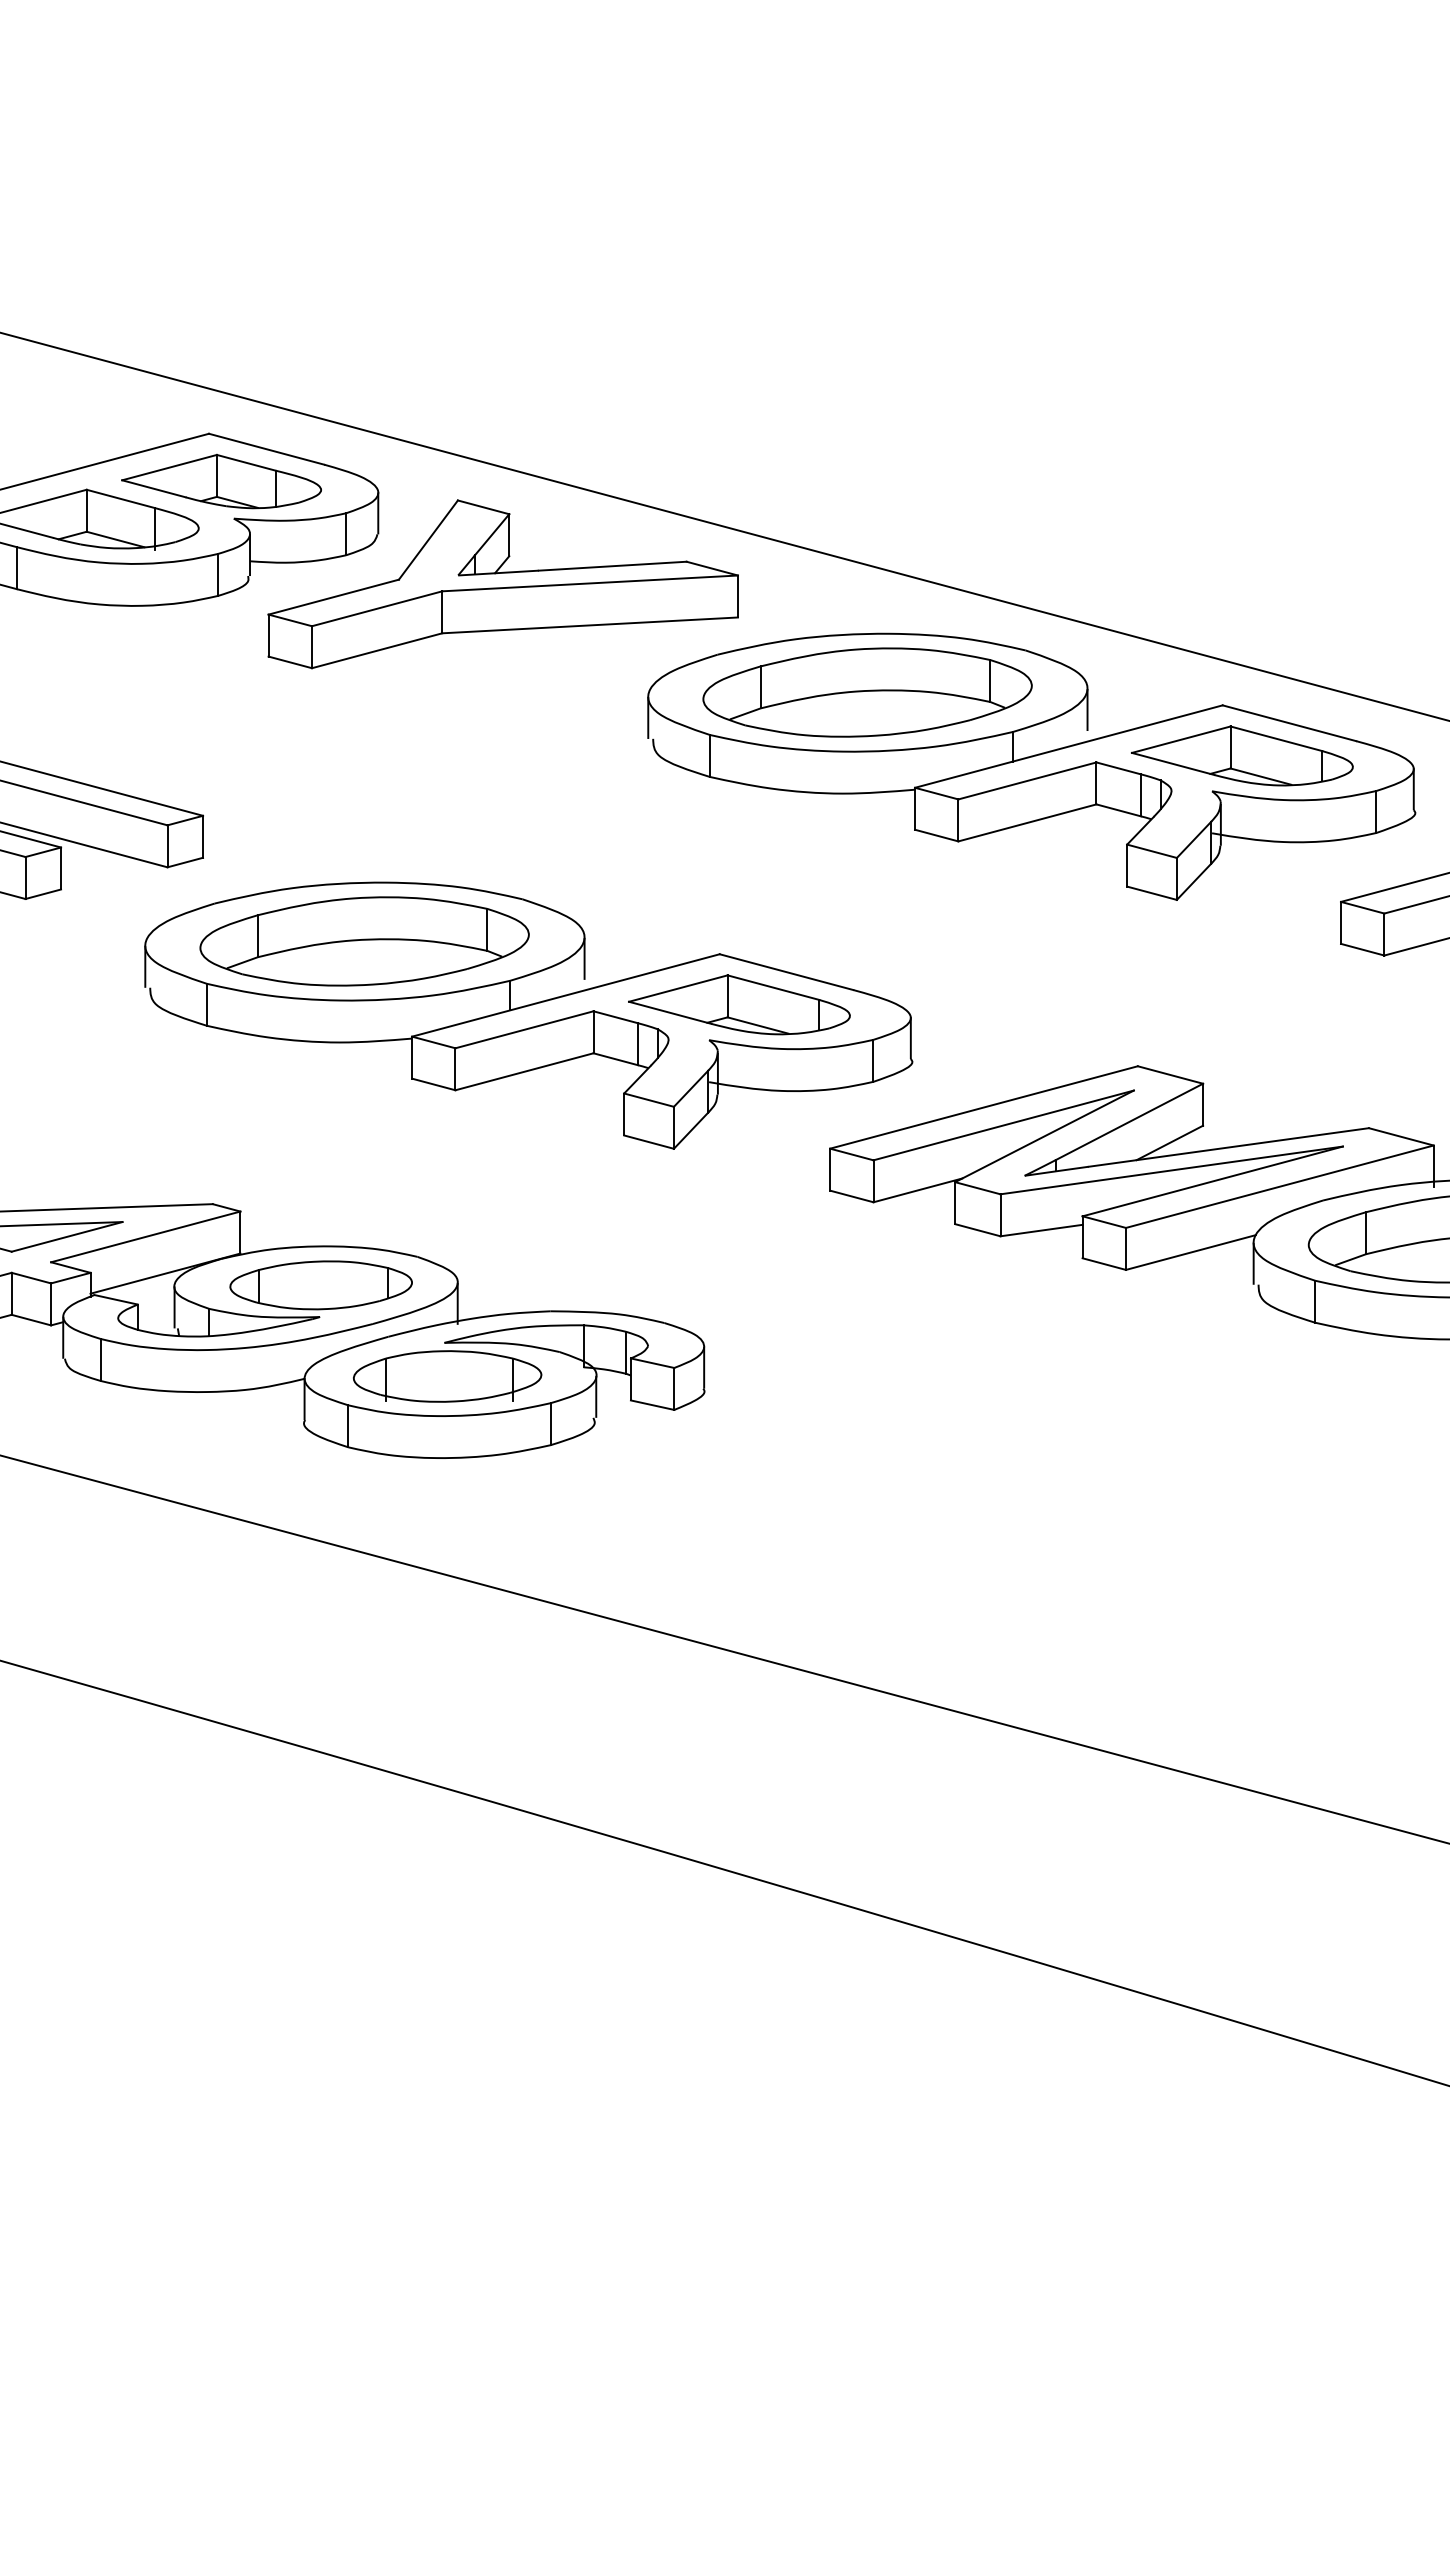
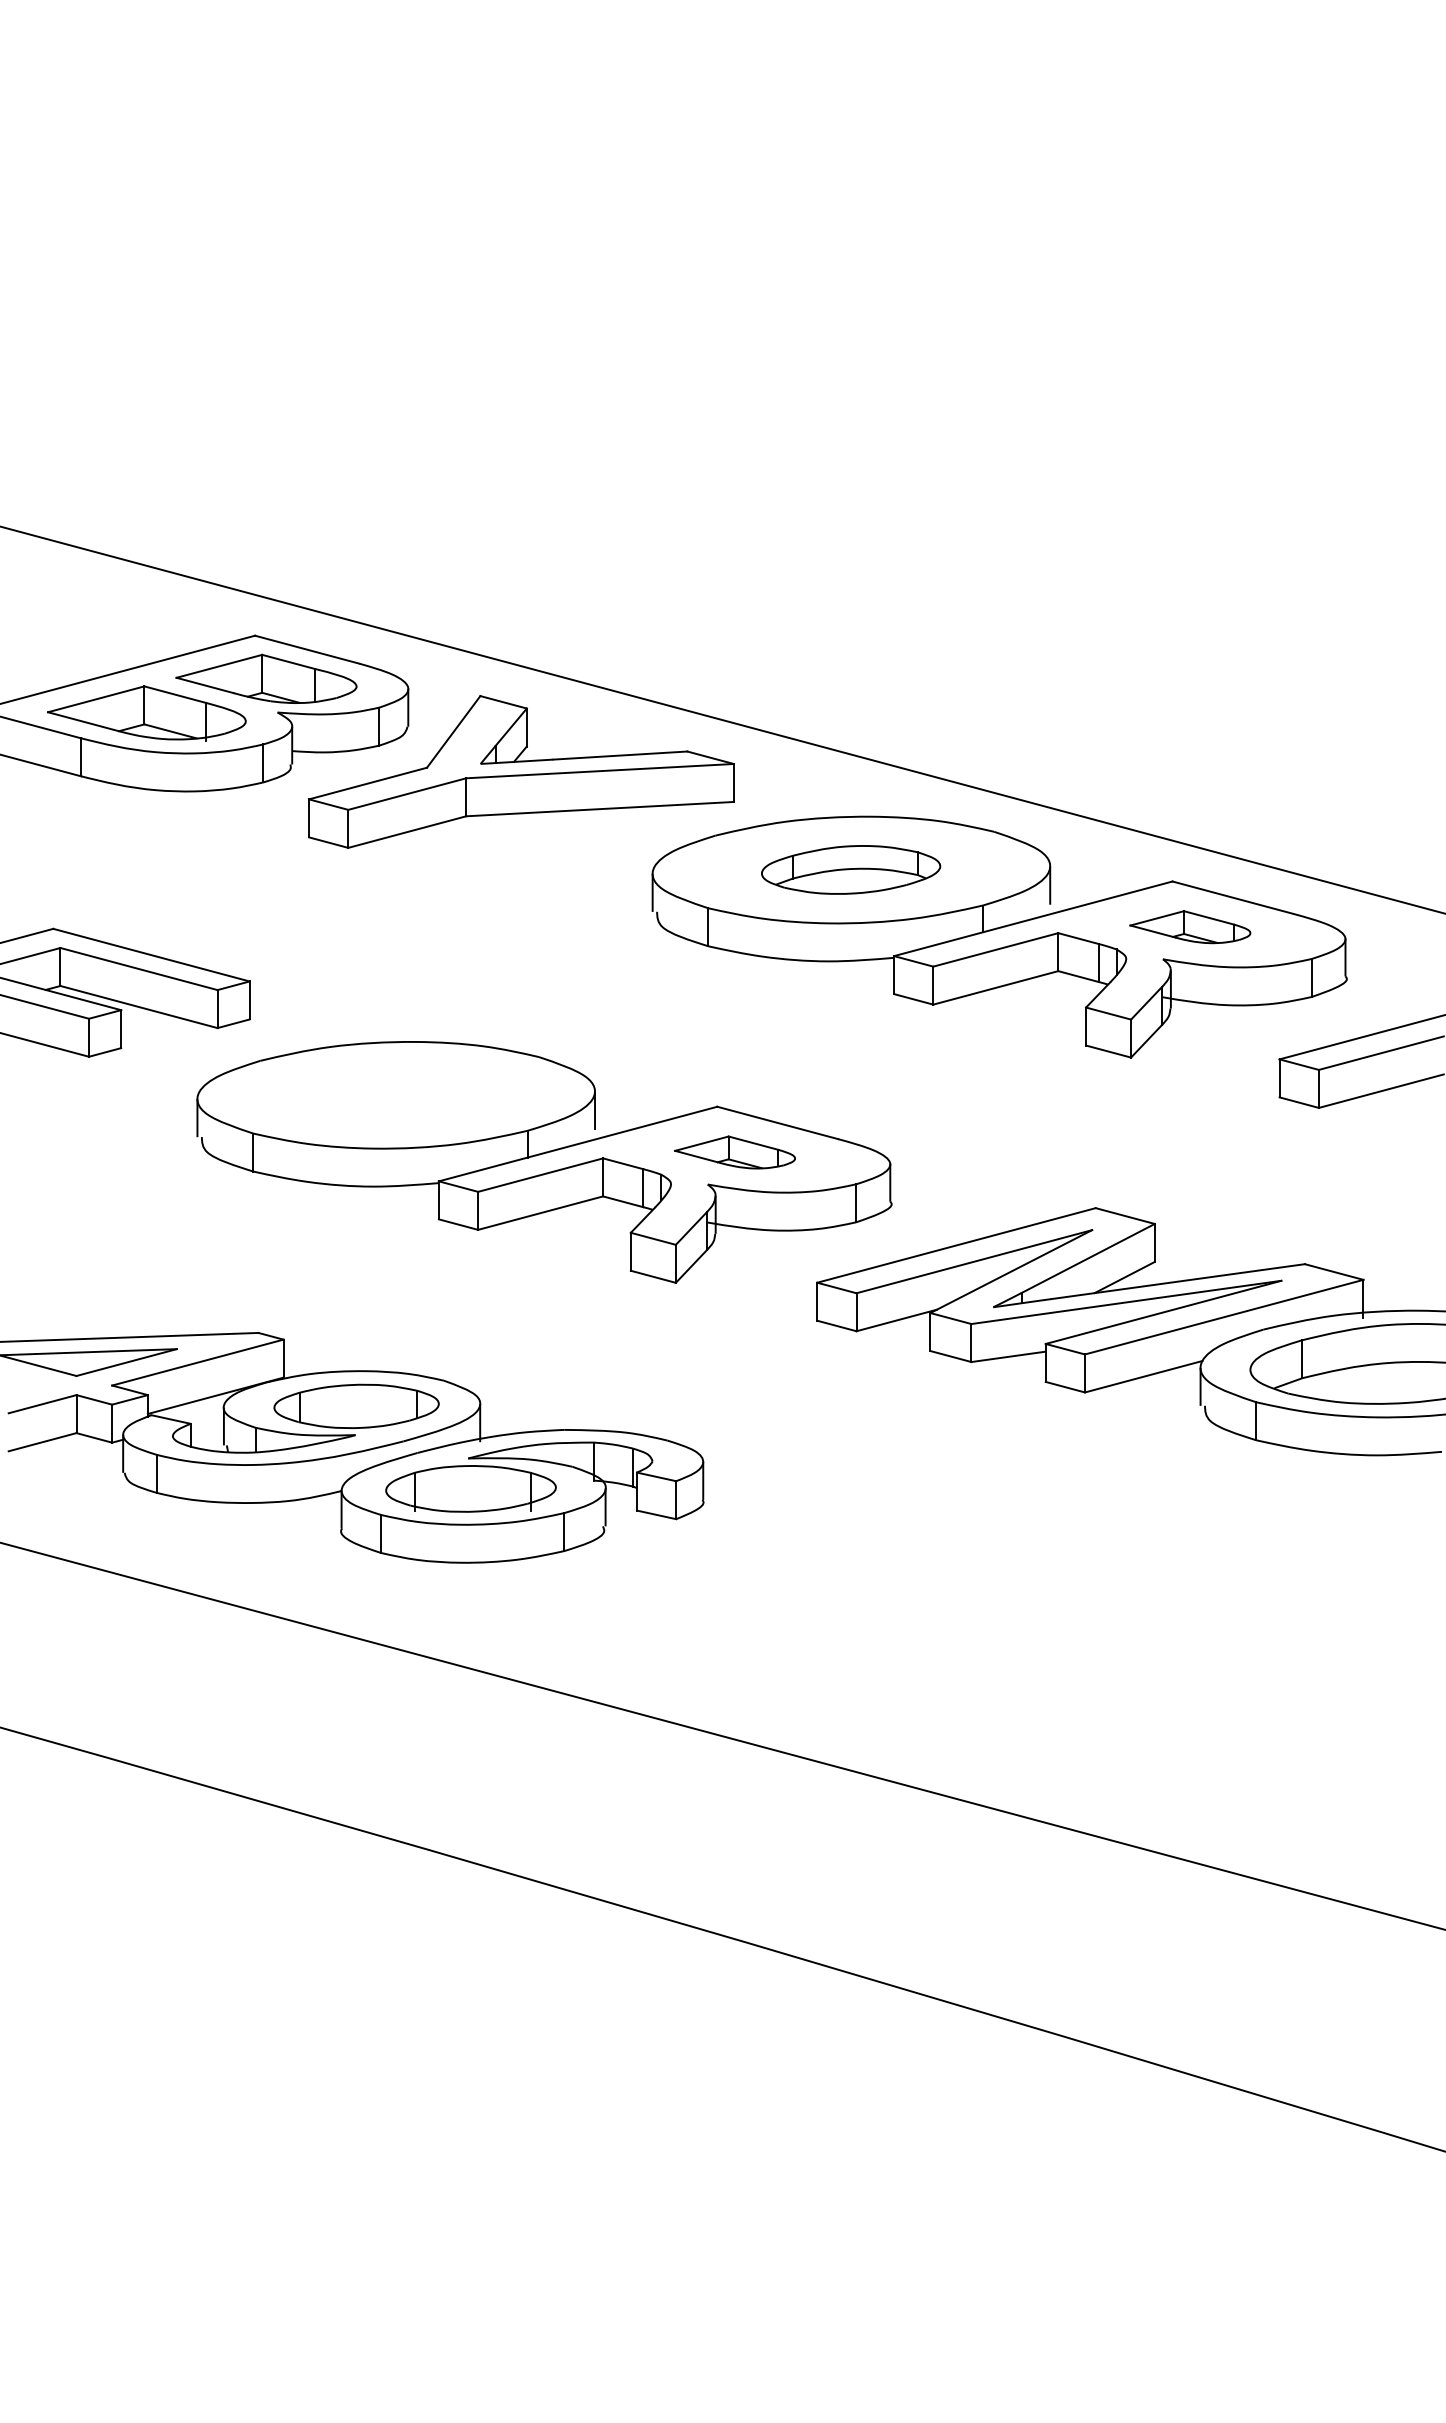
part: (866, 692) -> (850, 869), size x0.6
part: (1242, 755) -> (1190, 926), size x0.6
part: (364, 940) -> (395, 1094), removed
part: (738, 1004) -> (734, 1152), size x0.6

